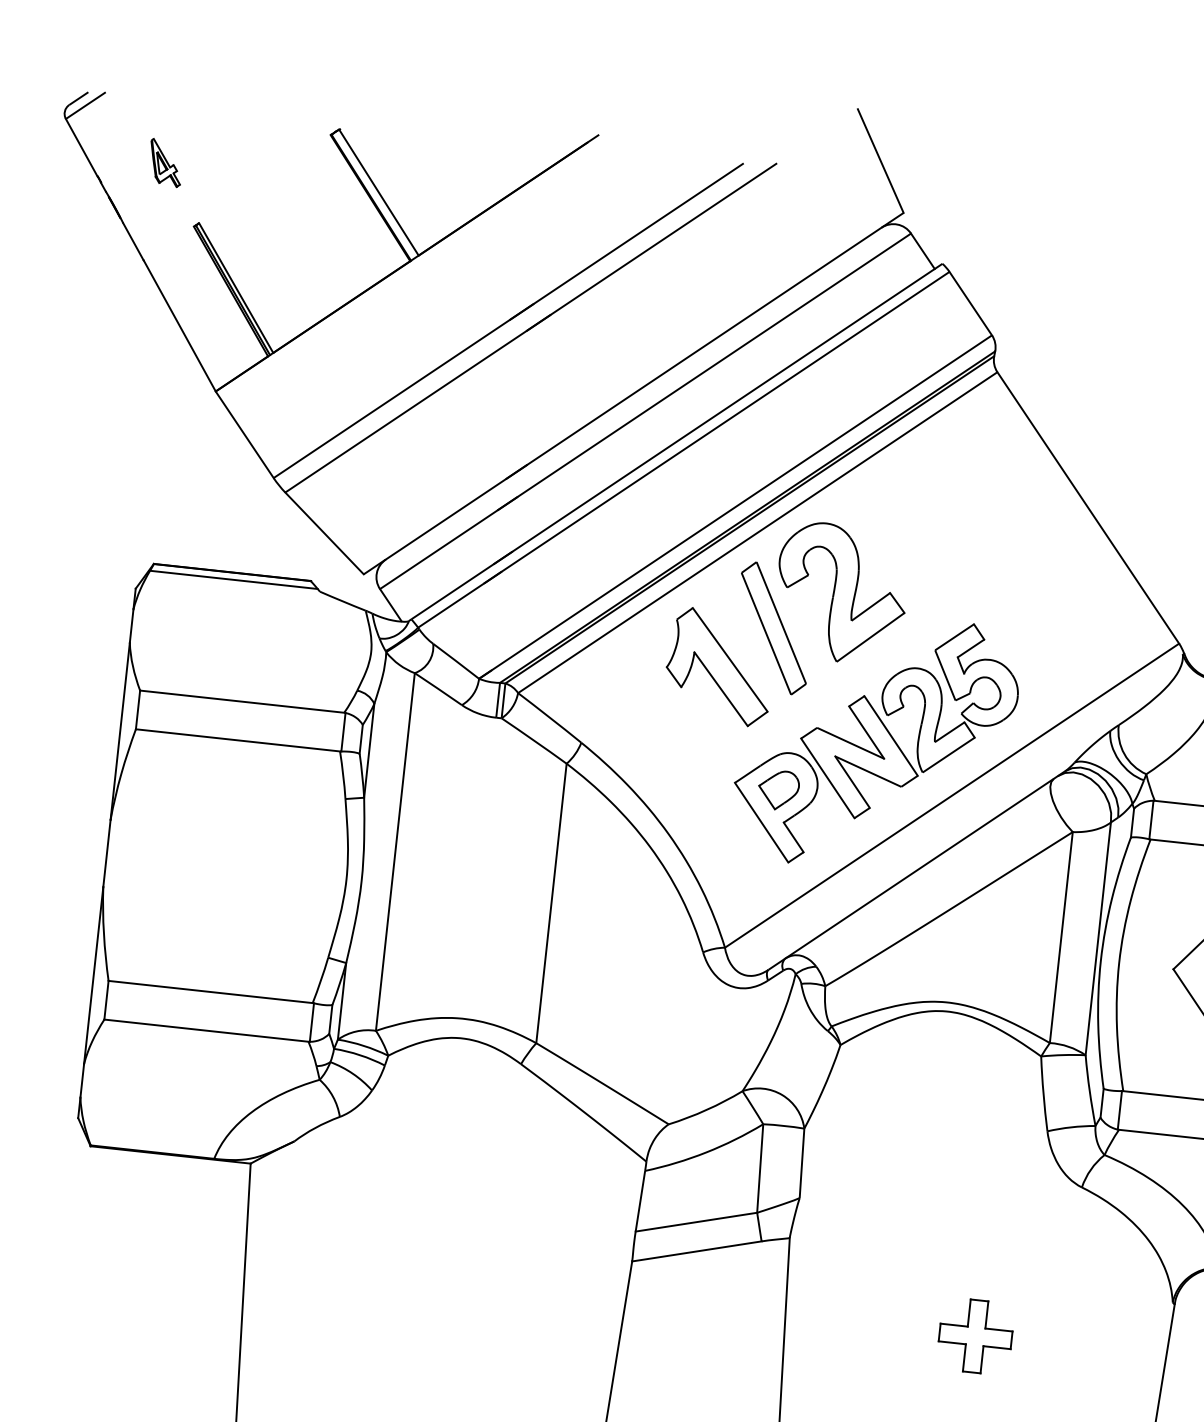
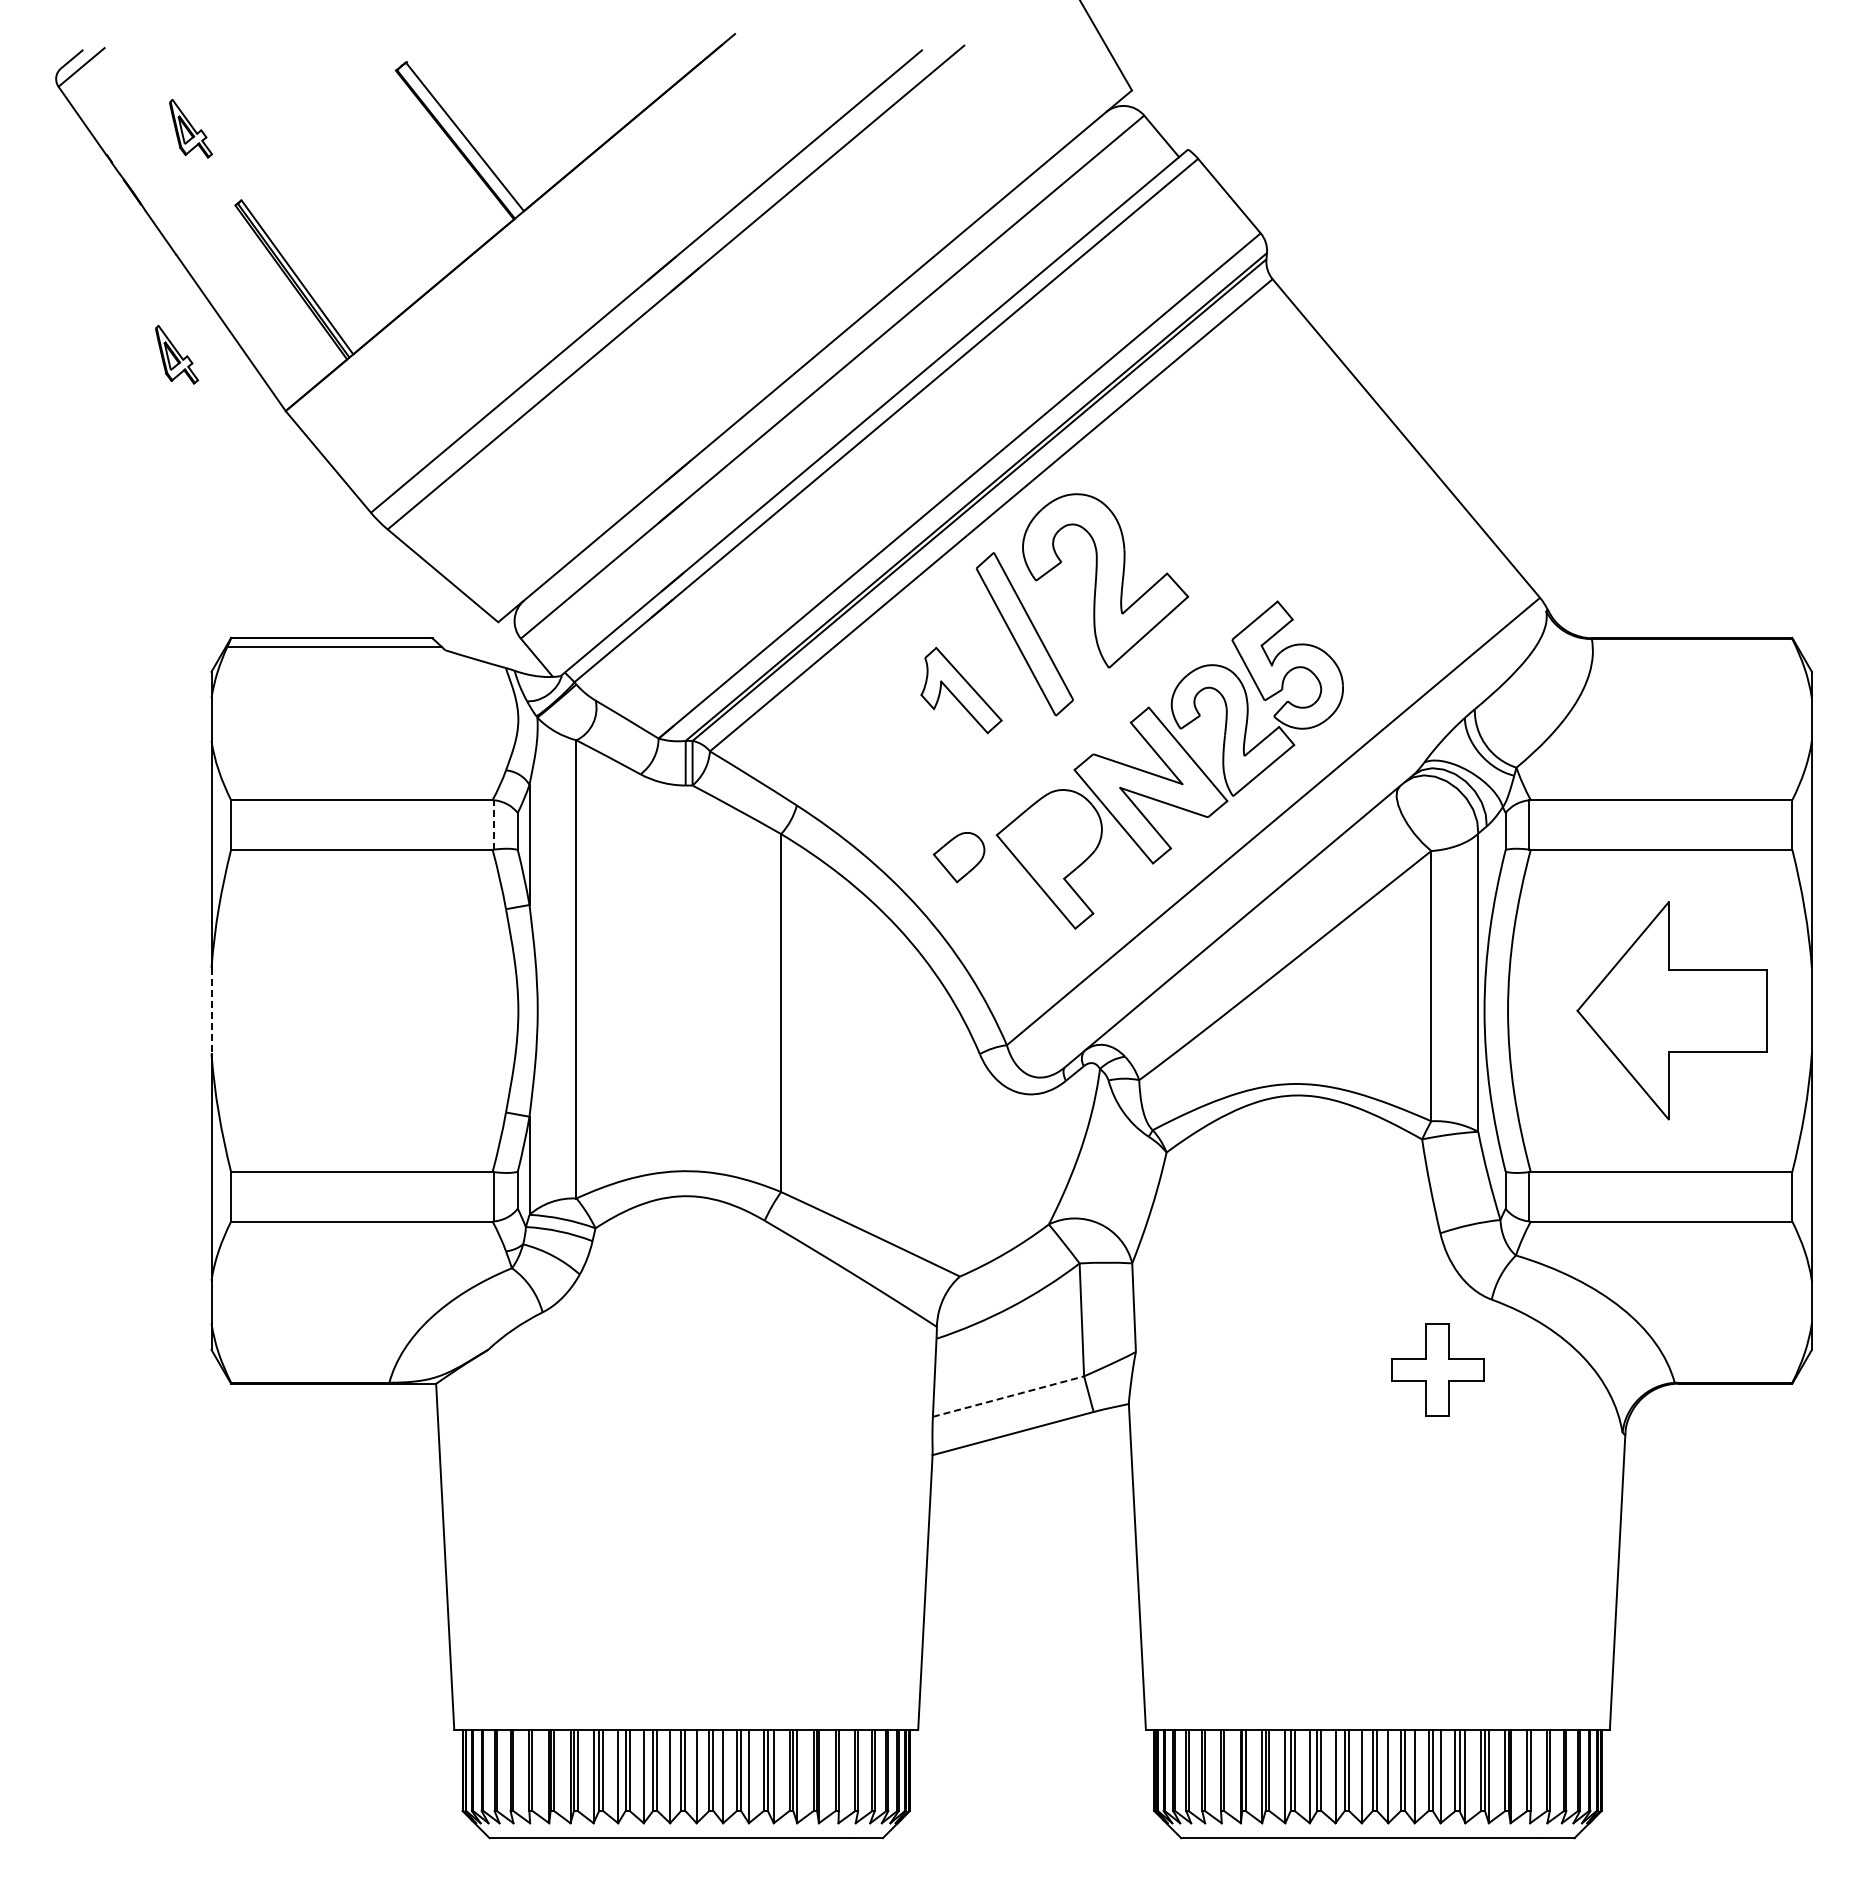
part: (136, 338) -> (177, 354), added
part: (719, 666) -> (961, 690), size x0.6
line: (343, 731) -> (494, 824), solid -> dashed
part: (778, 790) -> (958, 857), moved
line: (106, 853) -> (211, 1010), solid -> dashed
line: (696, 1222) -> (1008, 1396), solid -> dashed
part: (975, 1336) -> (1437, 1369), moved

